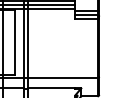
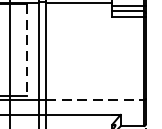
line: (14, 42) -> (26, 49), solid -> dashed
line: (63, 77) -> (95, 99), solid -> dashed

